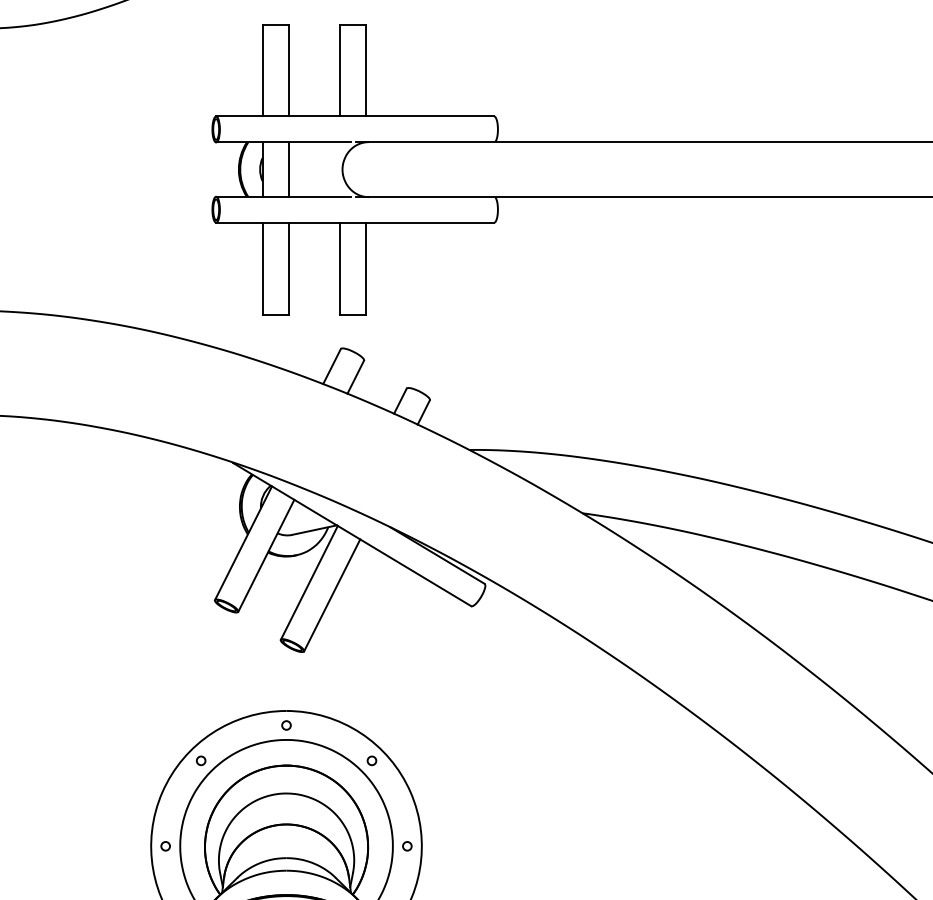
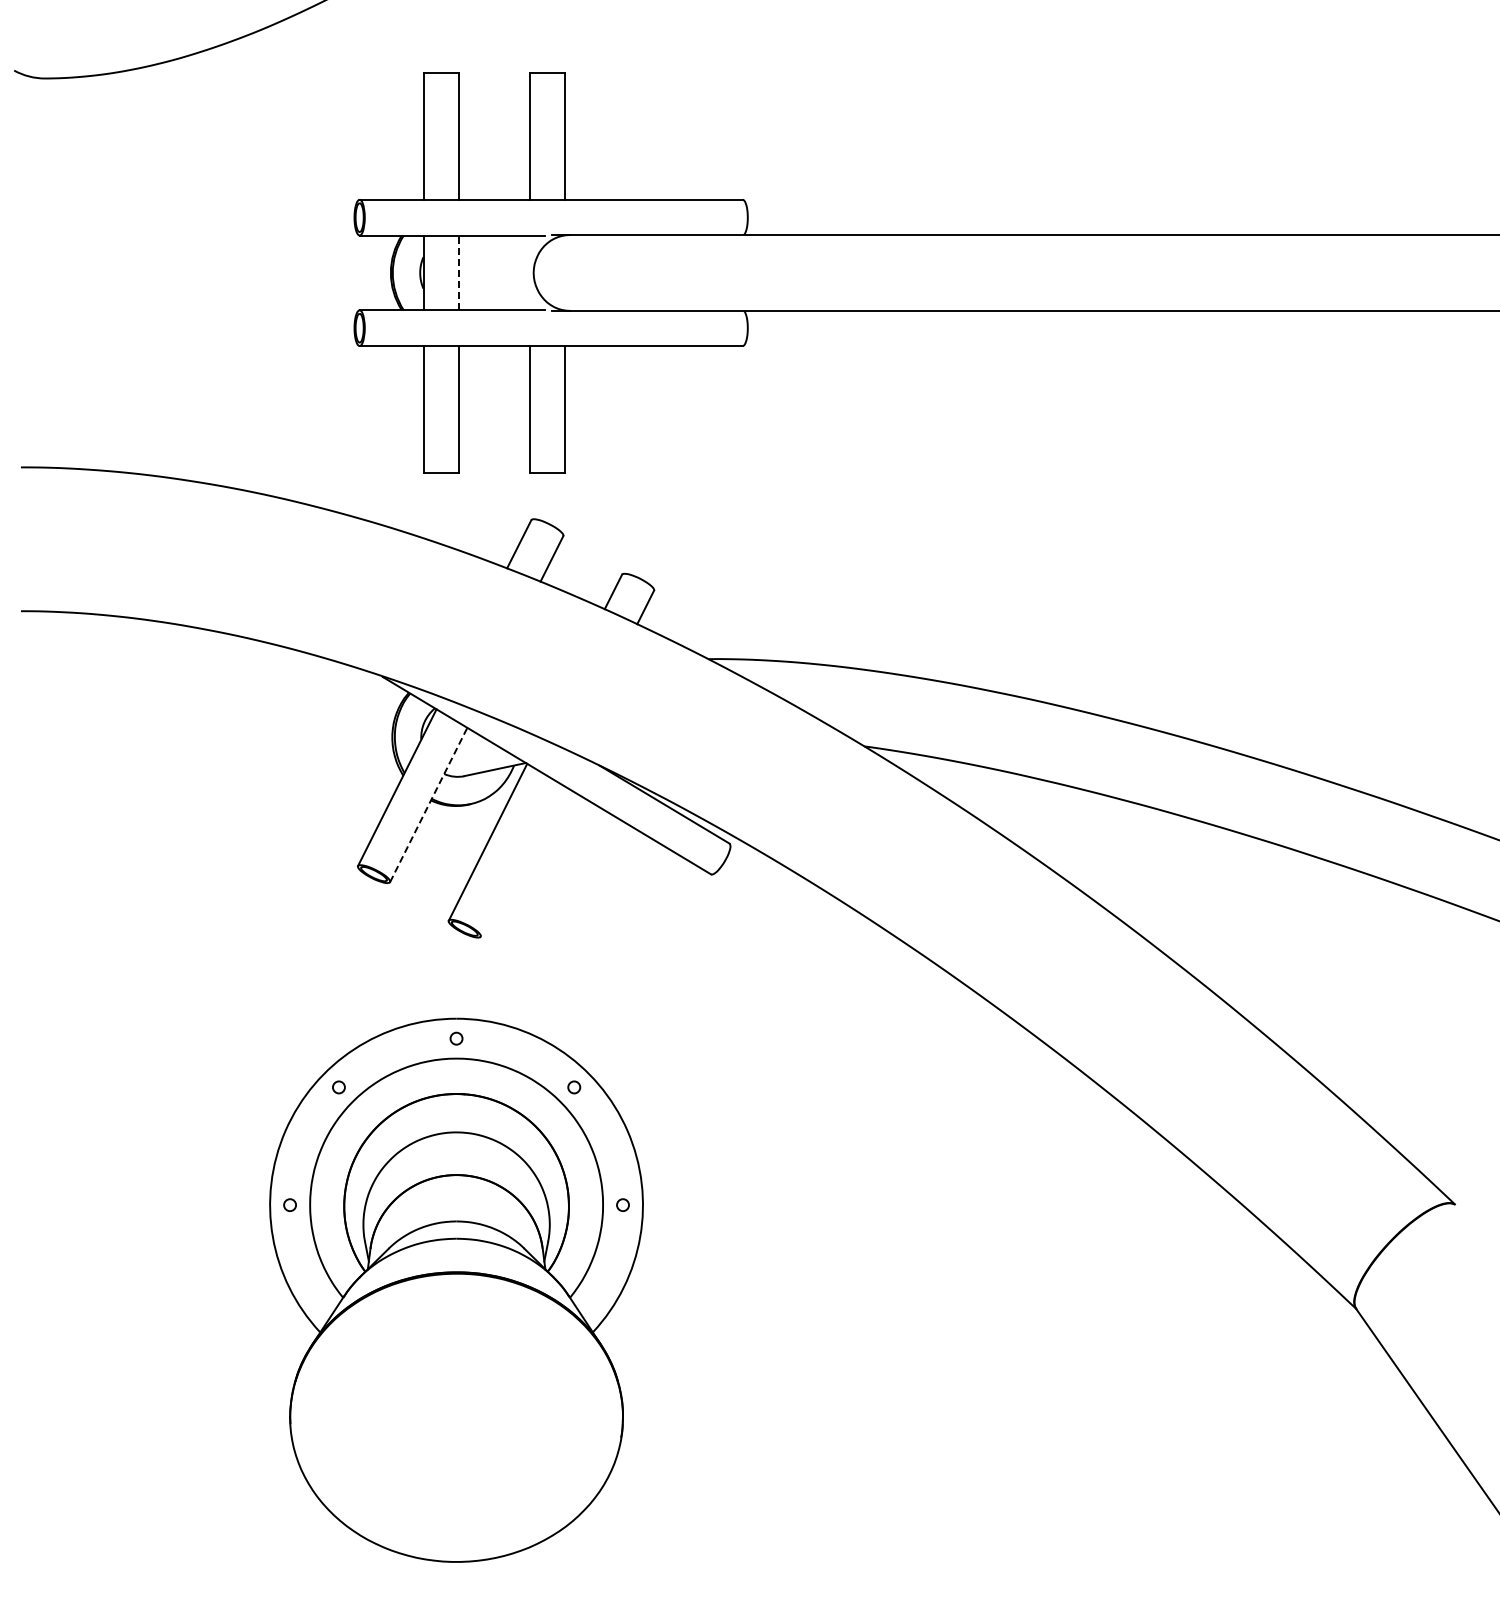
line: (288, 169) -> (459, 272), solid -> dashed
line: (266, 555) -> (428, 804), solid -> dashed
line: (332, 595) -> (519, 859), removed

